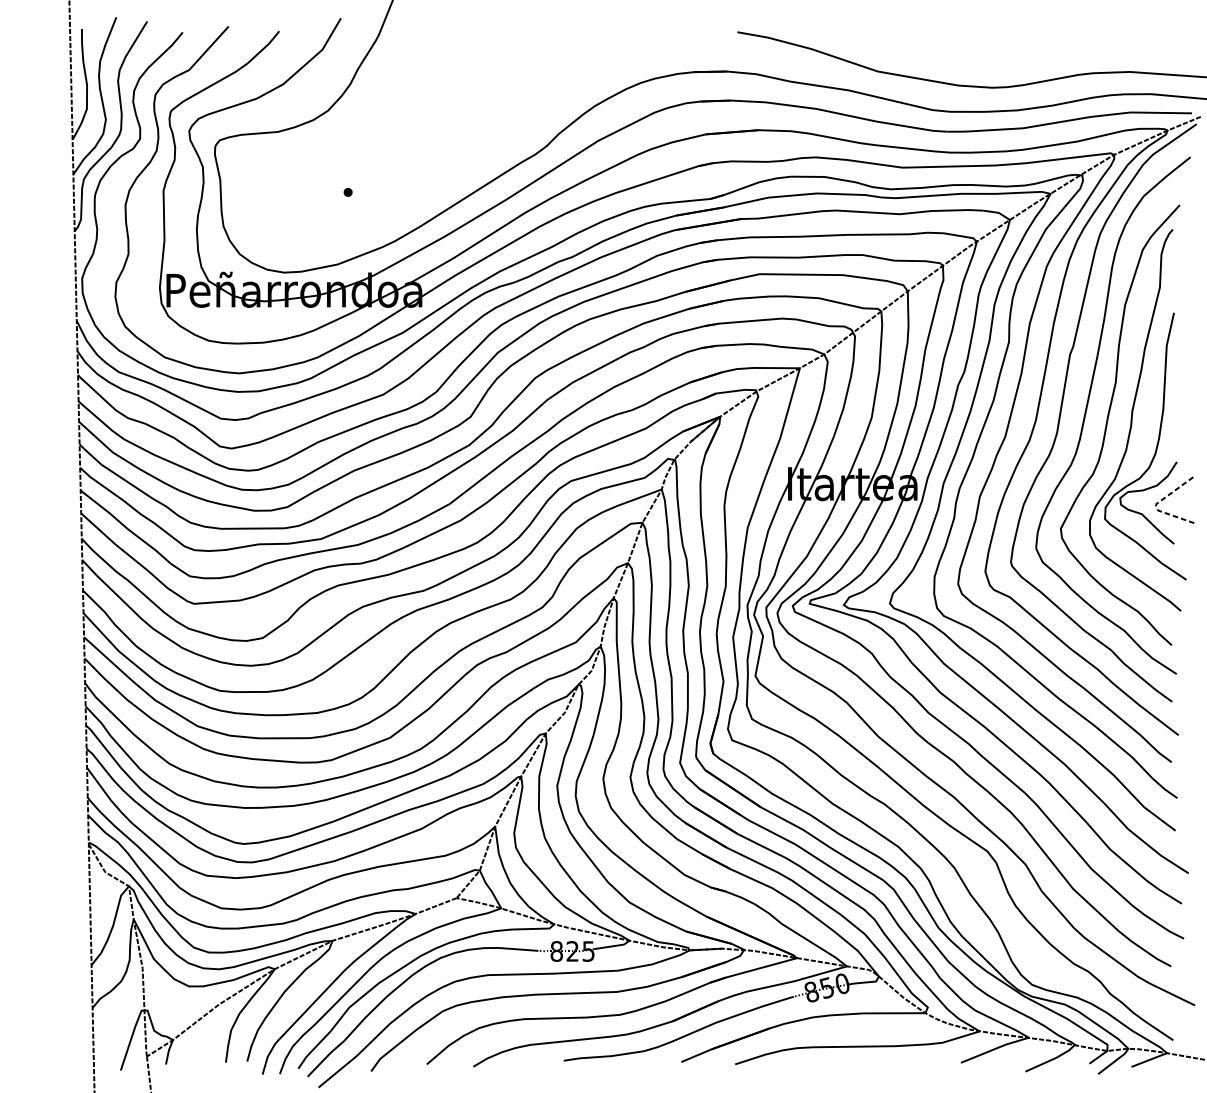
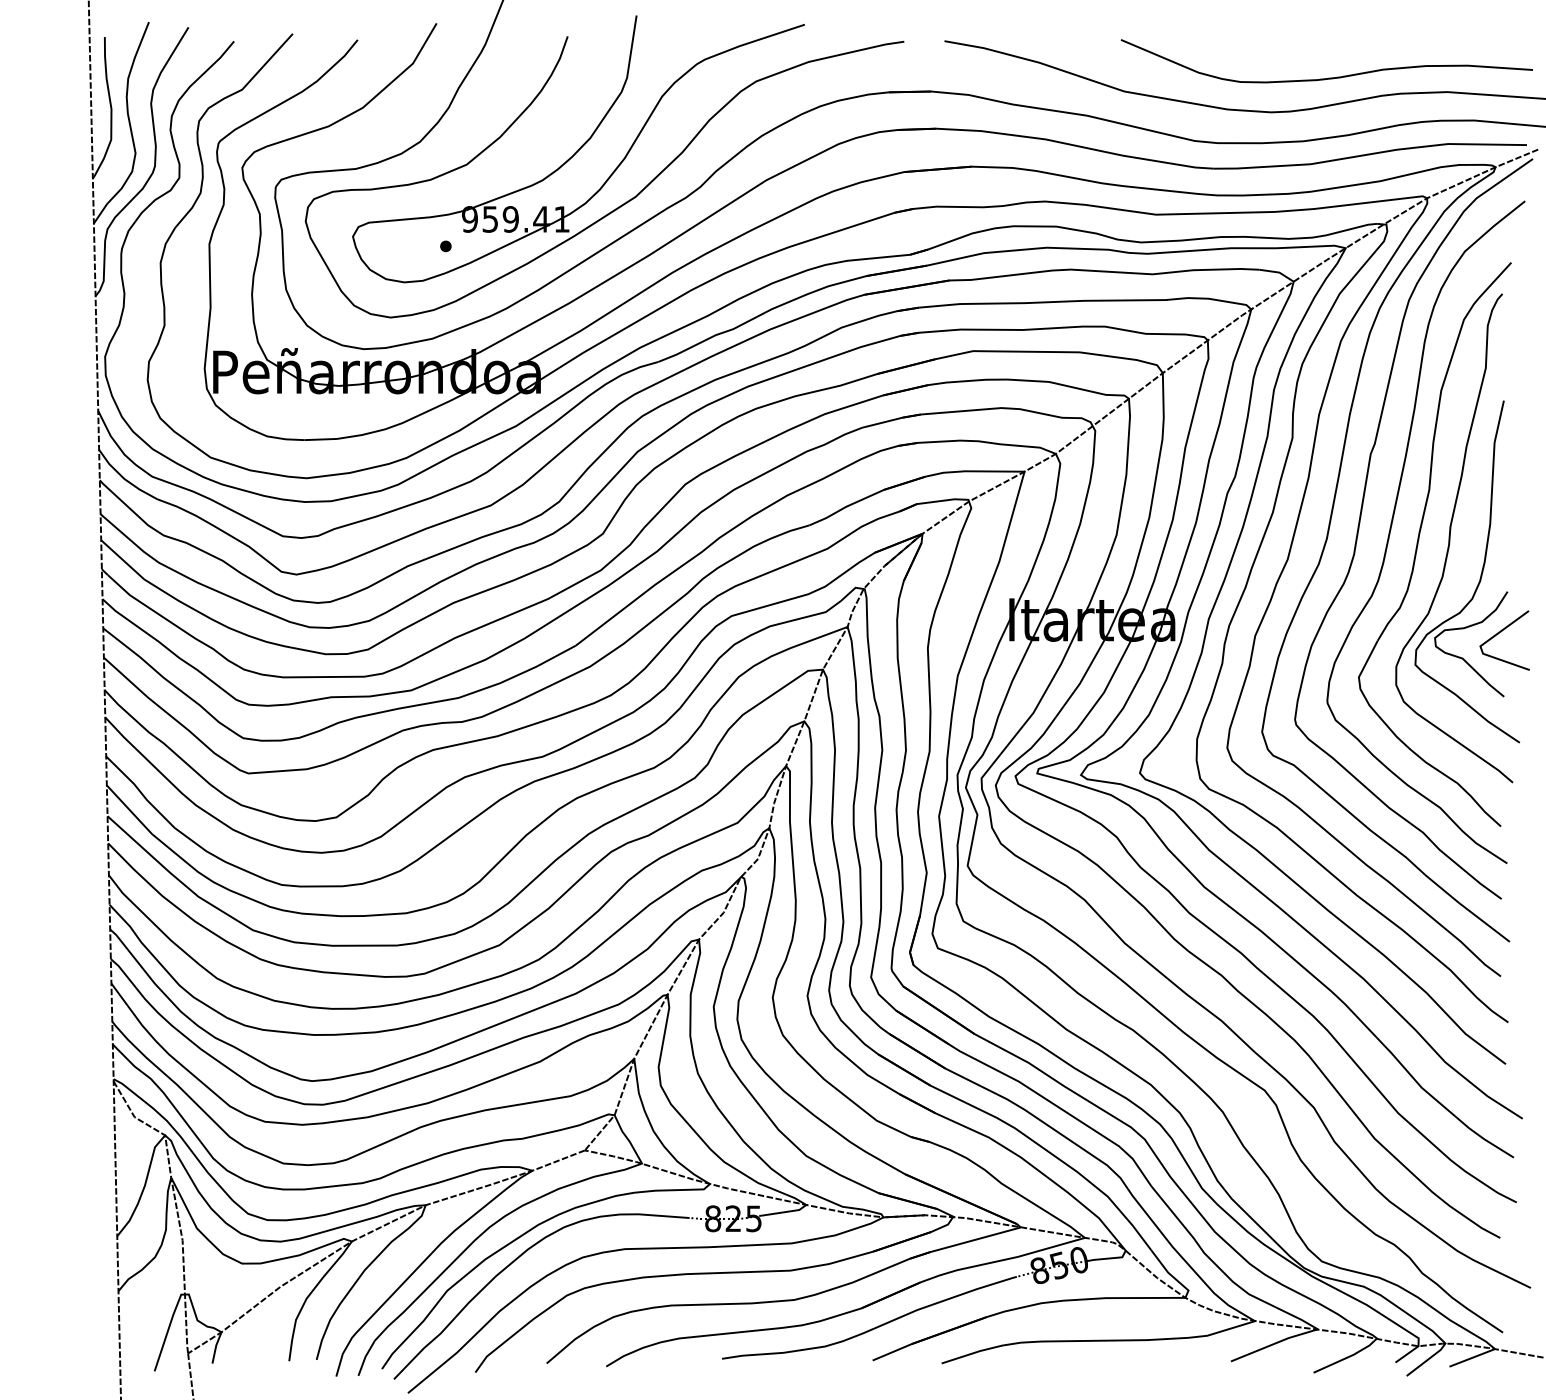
curve: (1037, 60) -> (1328, 77), added
part: (478, 133) -> (613, 170), added
line: (1156, 503) -> (1481, 645), dashed -> solid

